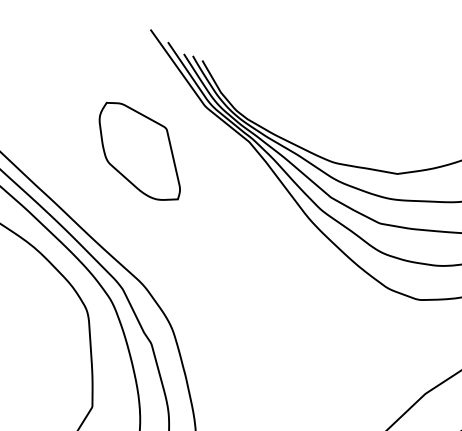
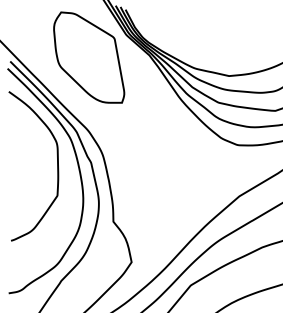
part: (140, 151) -> (89, 57), size x1.67

